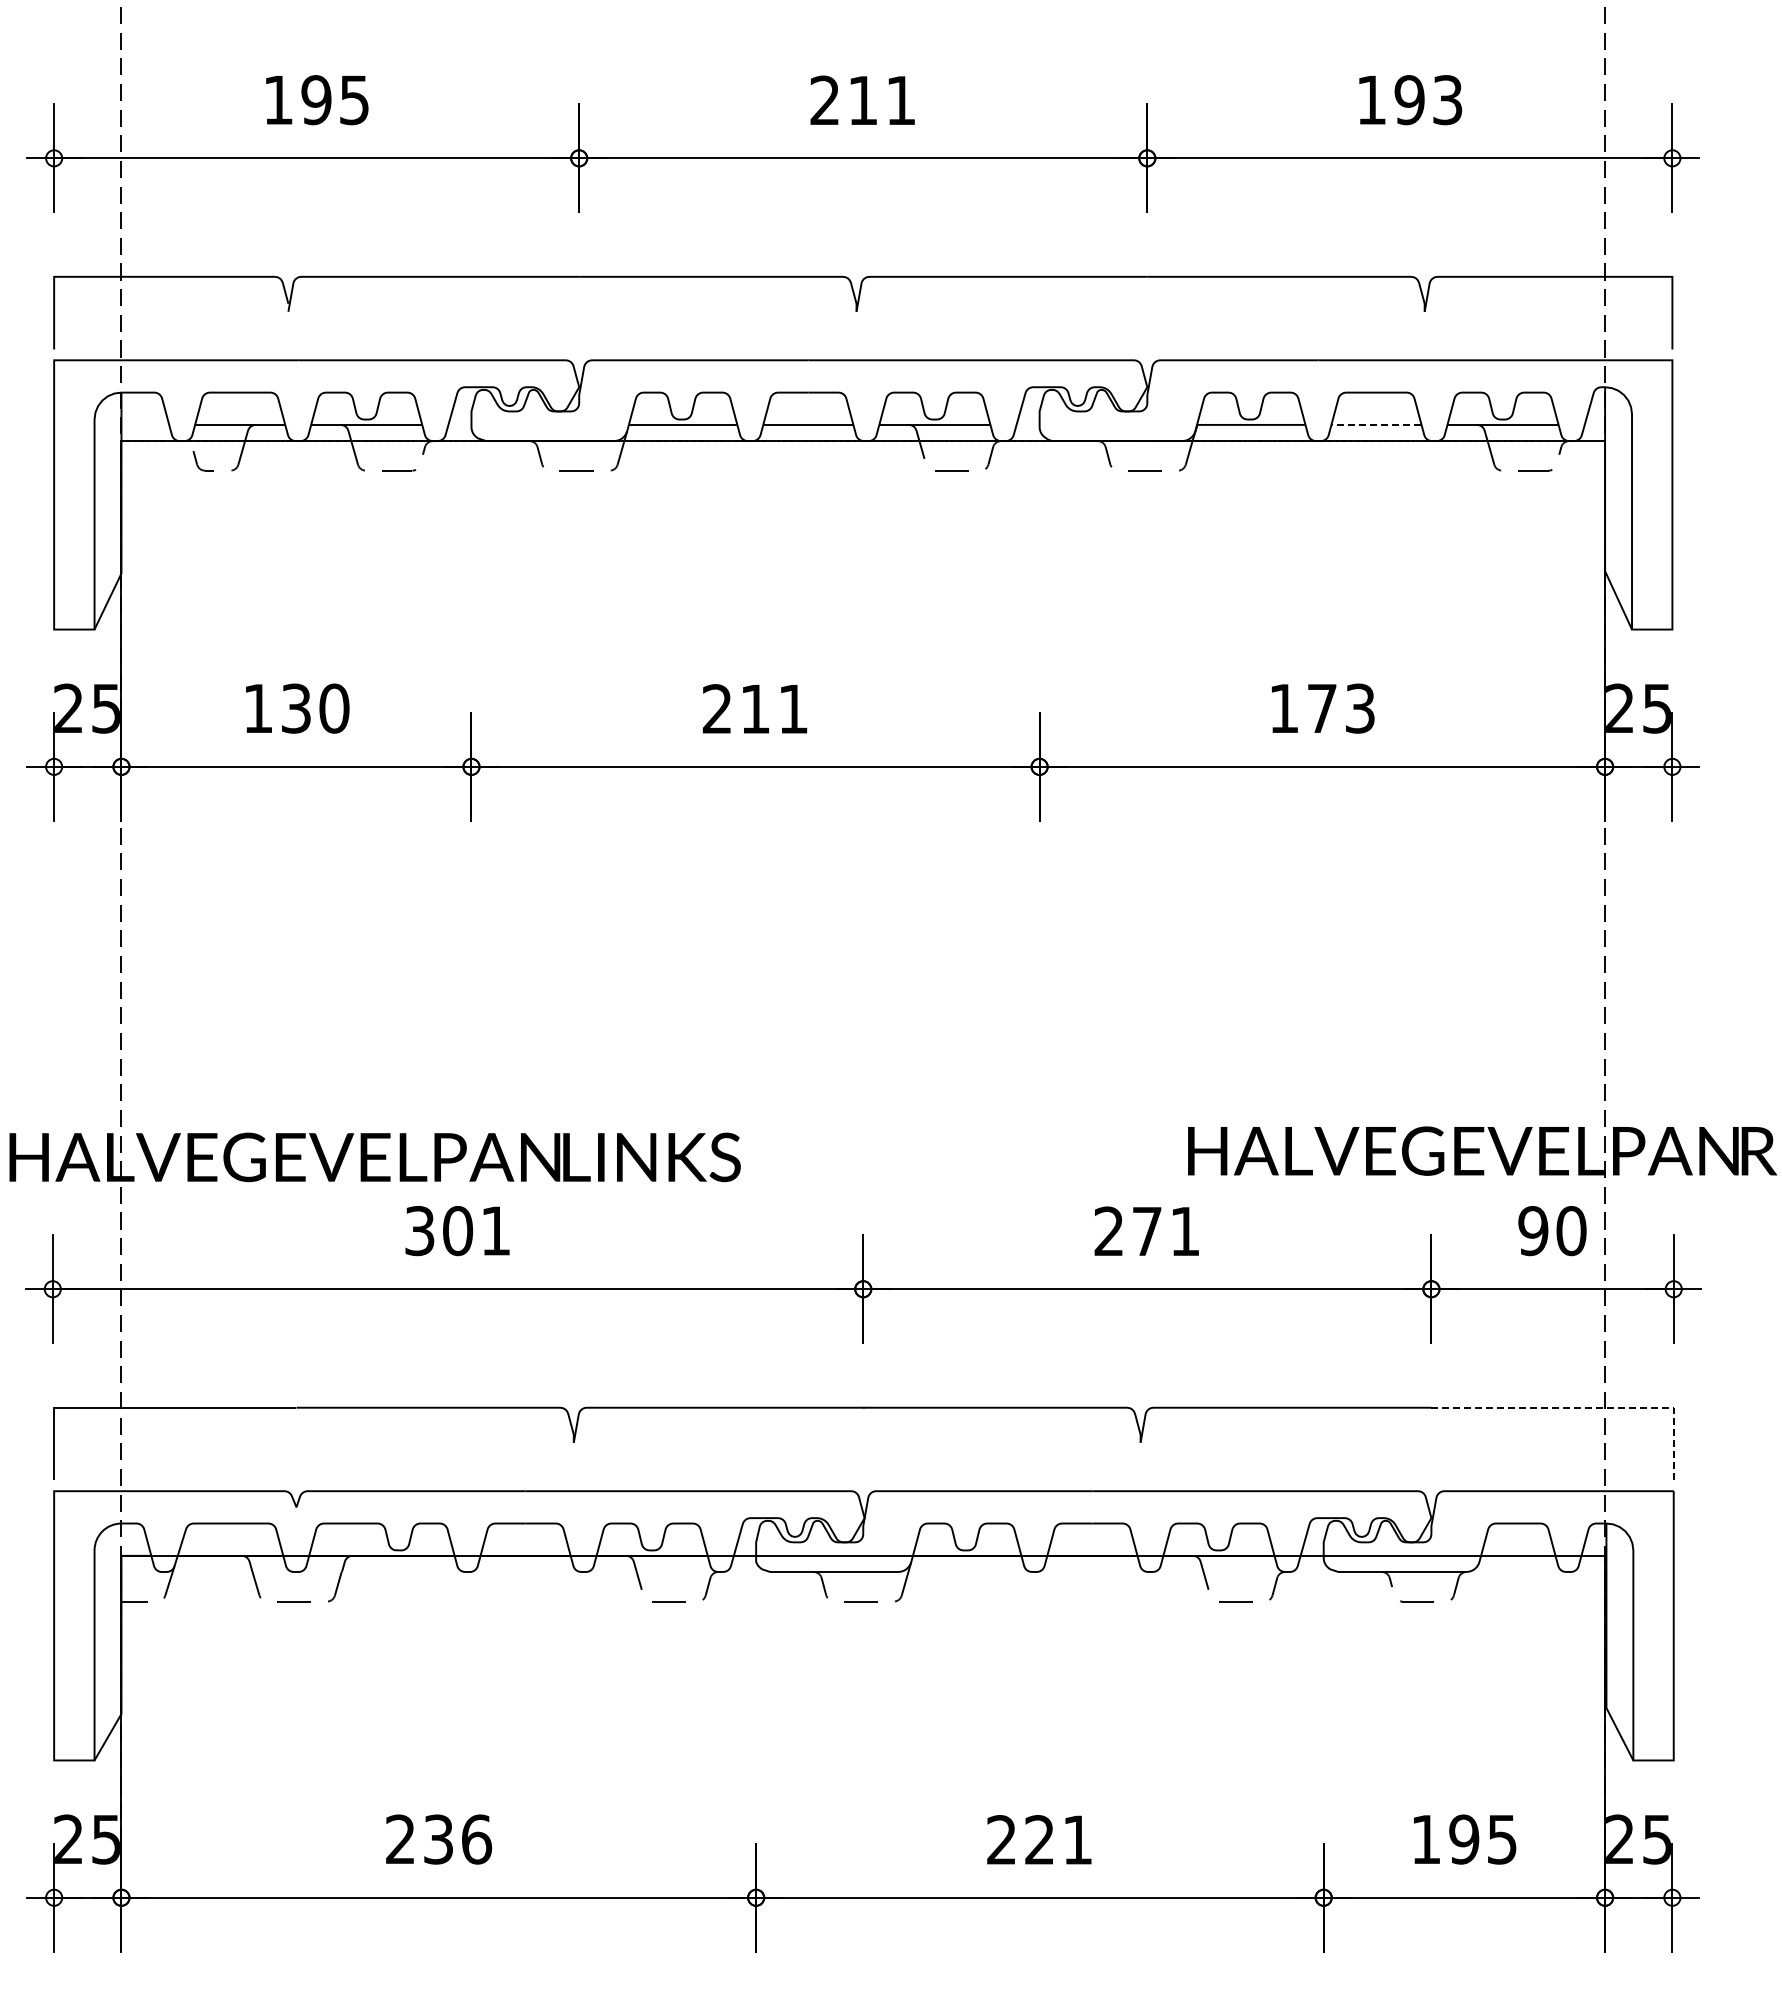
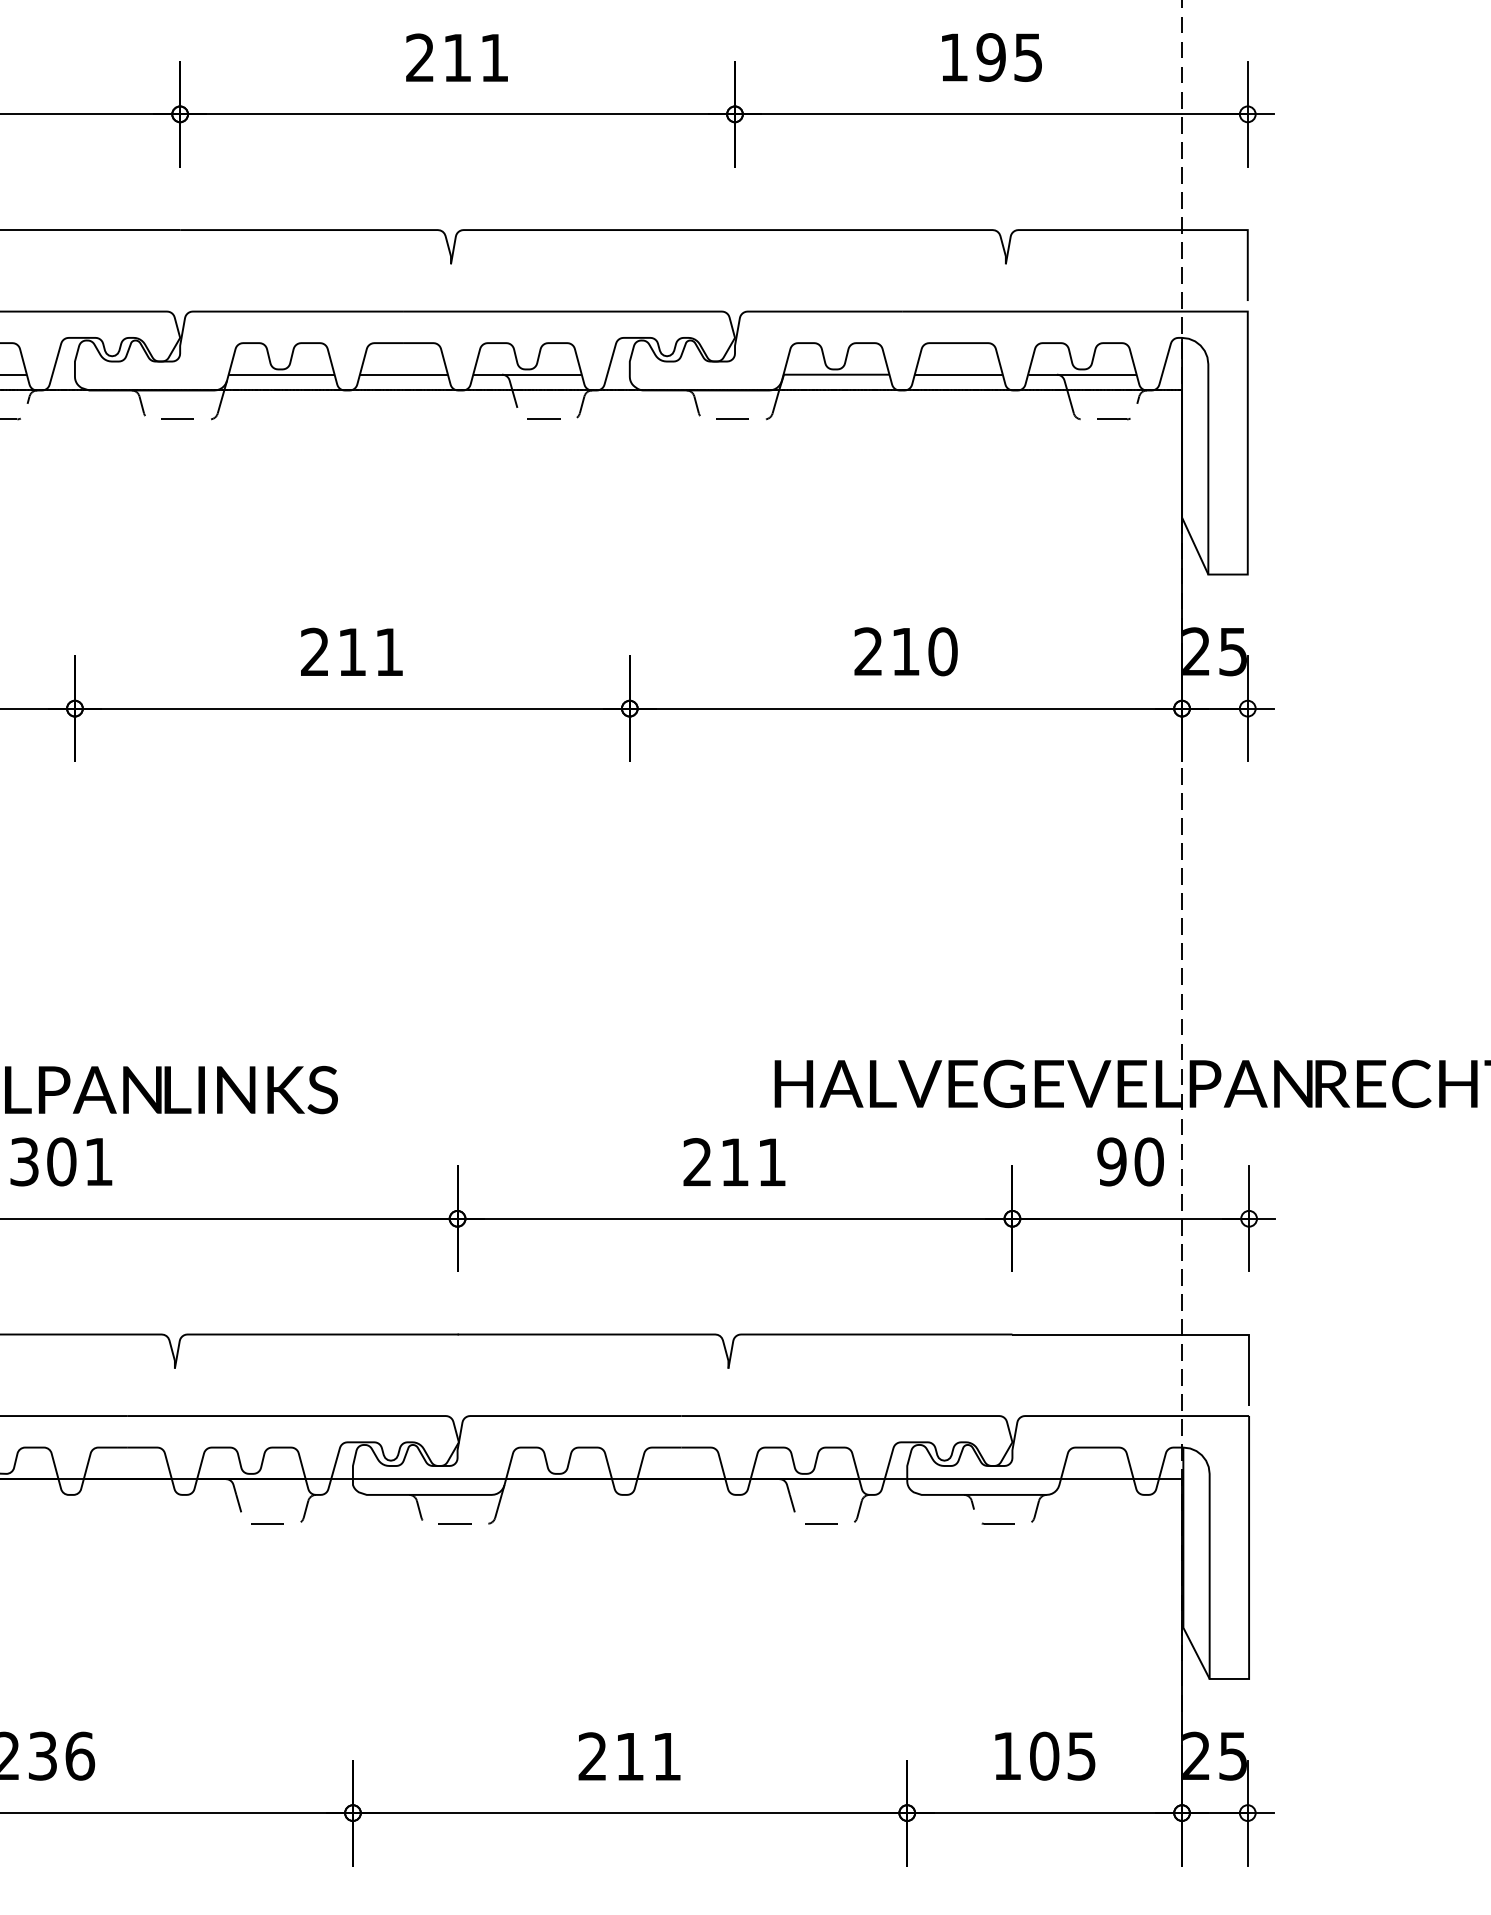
text: (1447, 99) -> (1028, 56), 193 -> 195
line: (1376, 424) -> (958, 374), dashed -> solid
text: (1322, 708) -> (906, 651), 173 -> 210
text: (1147, 1231) -> (735, 1162), 271 -> 211
line: (1589, 1407) -> (1166, 1334), dashed -> solid
text: (1039, 1839) -> (629, 1756), 221 -> 211
text: (1464, 1839) -> (1044, 1756), 195 -> 105

